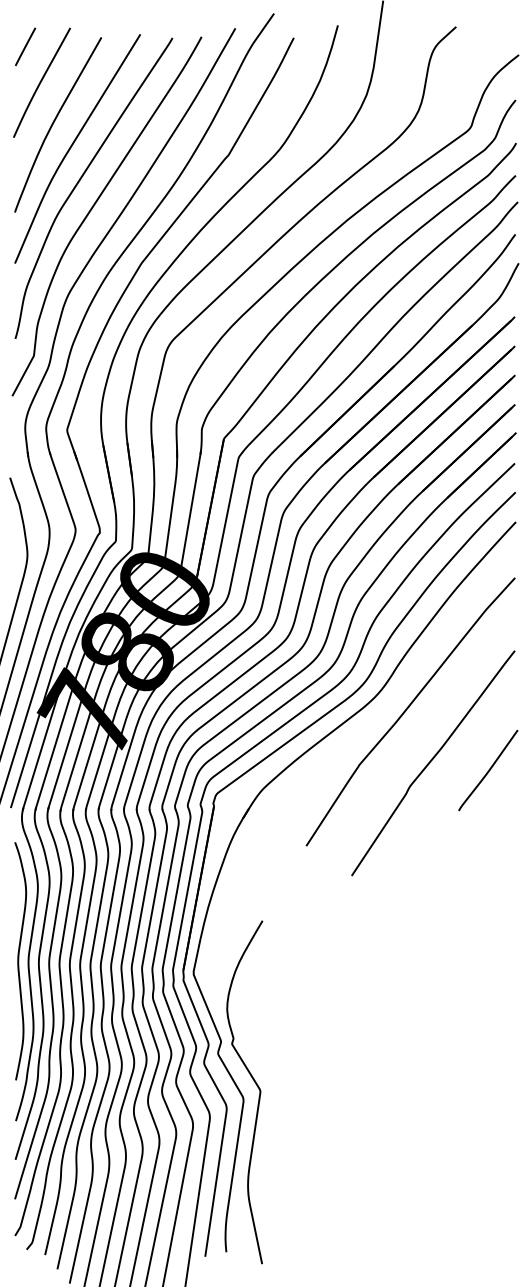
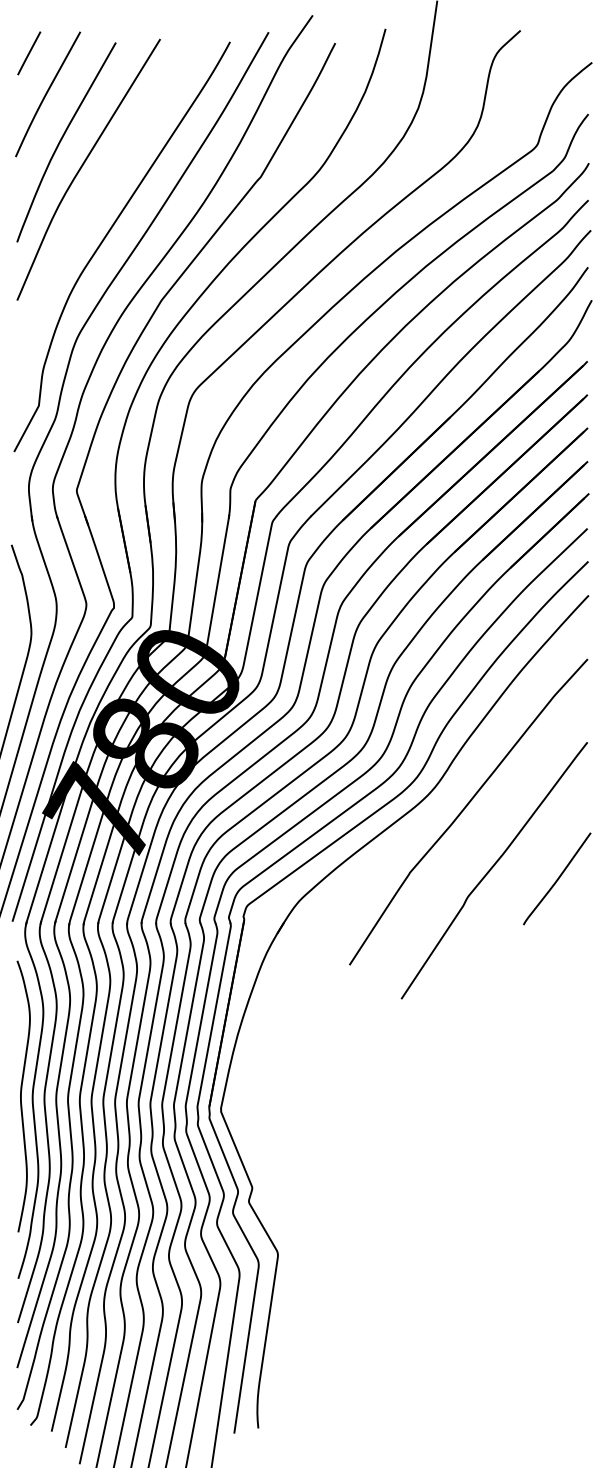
curve: (80, 180) -> (92, 205), removed
curve: (256, 1085) -> (292, 1238), removed

